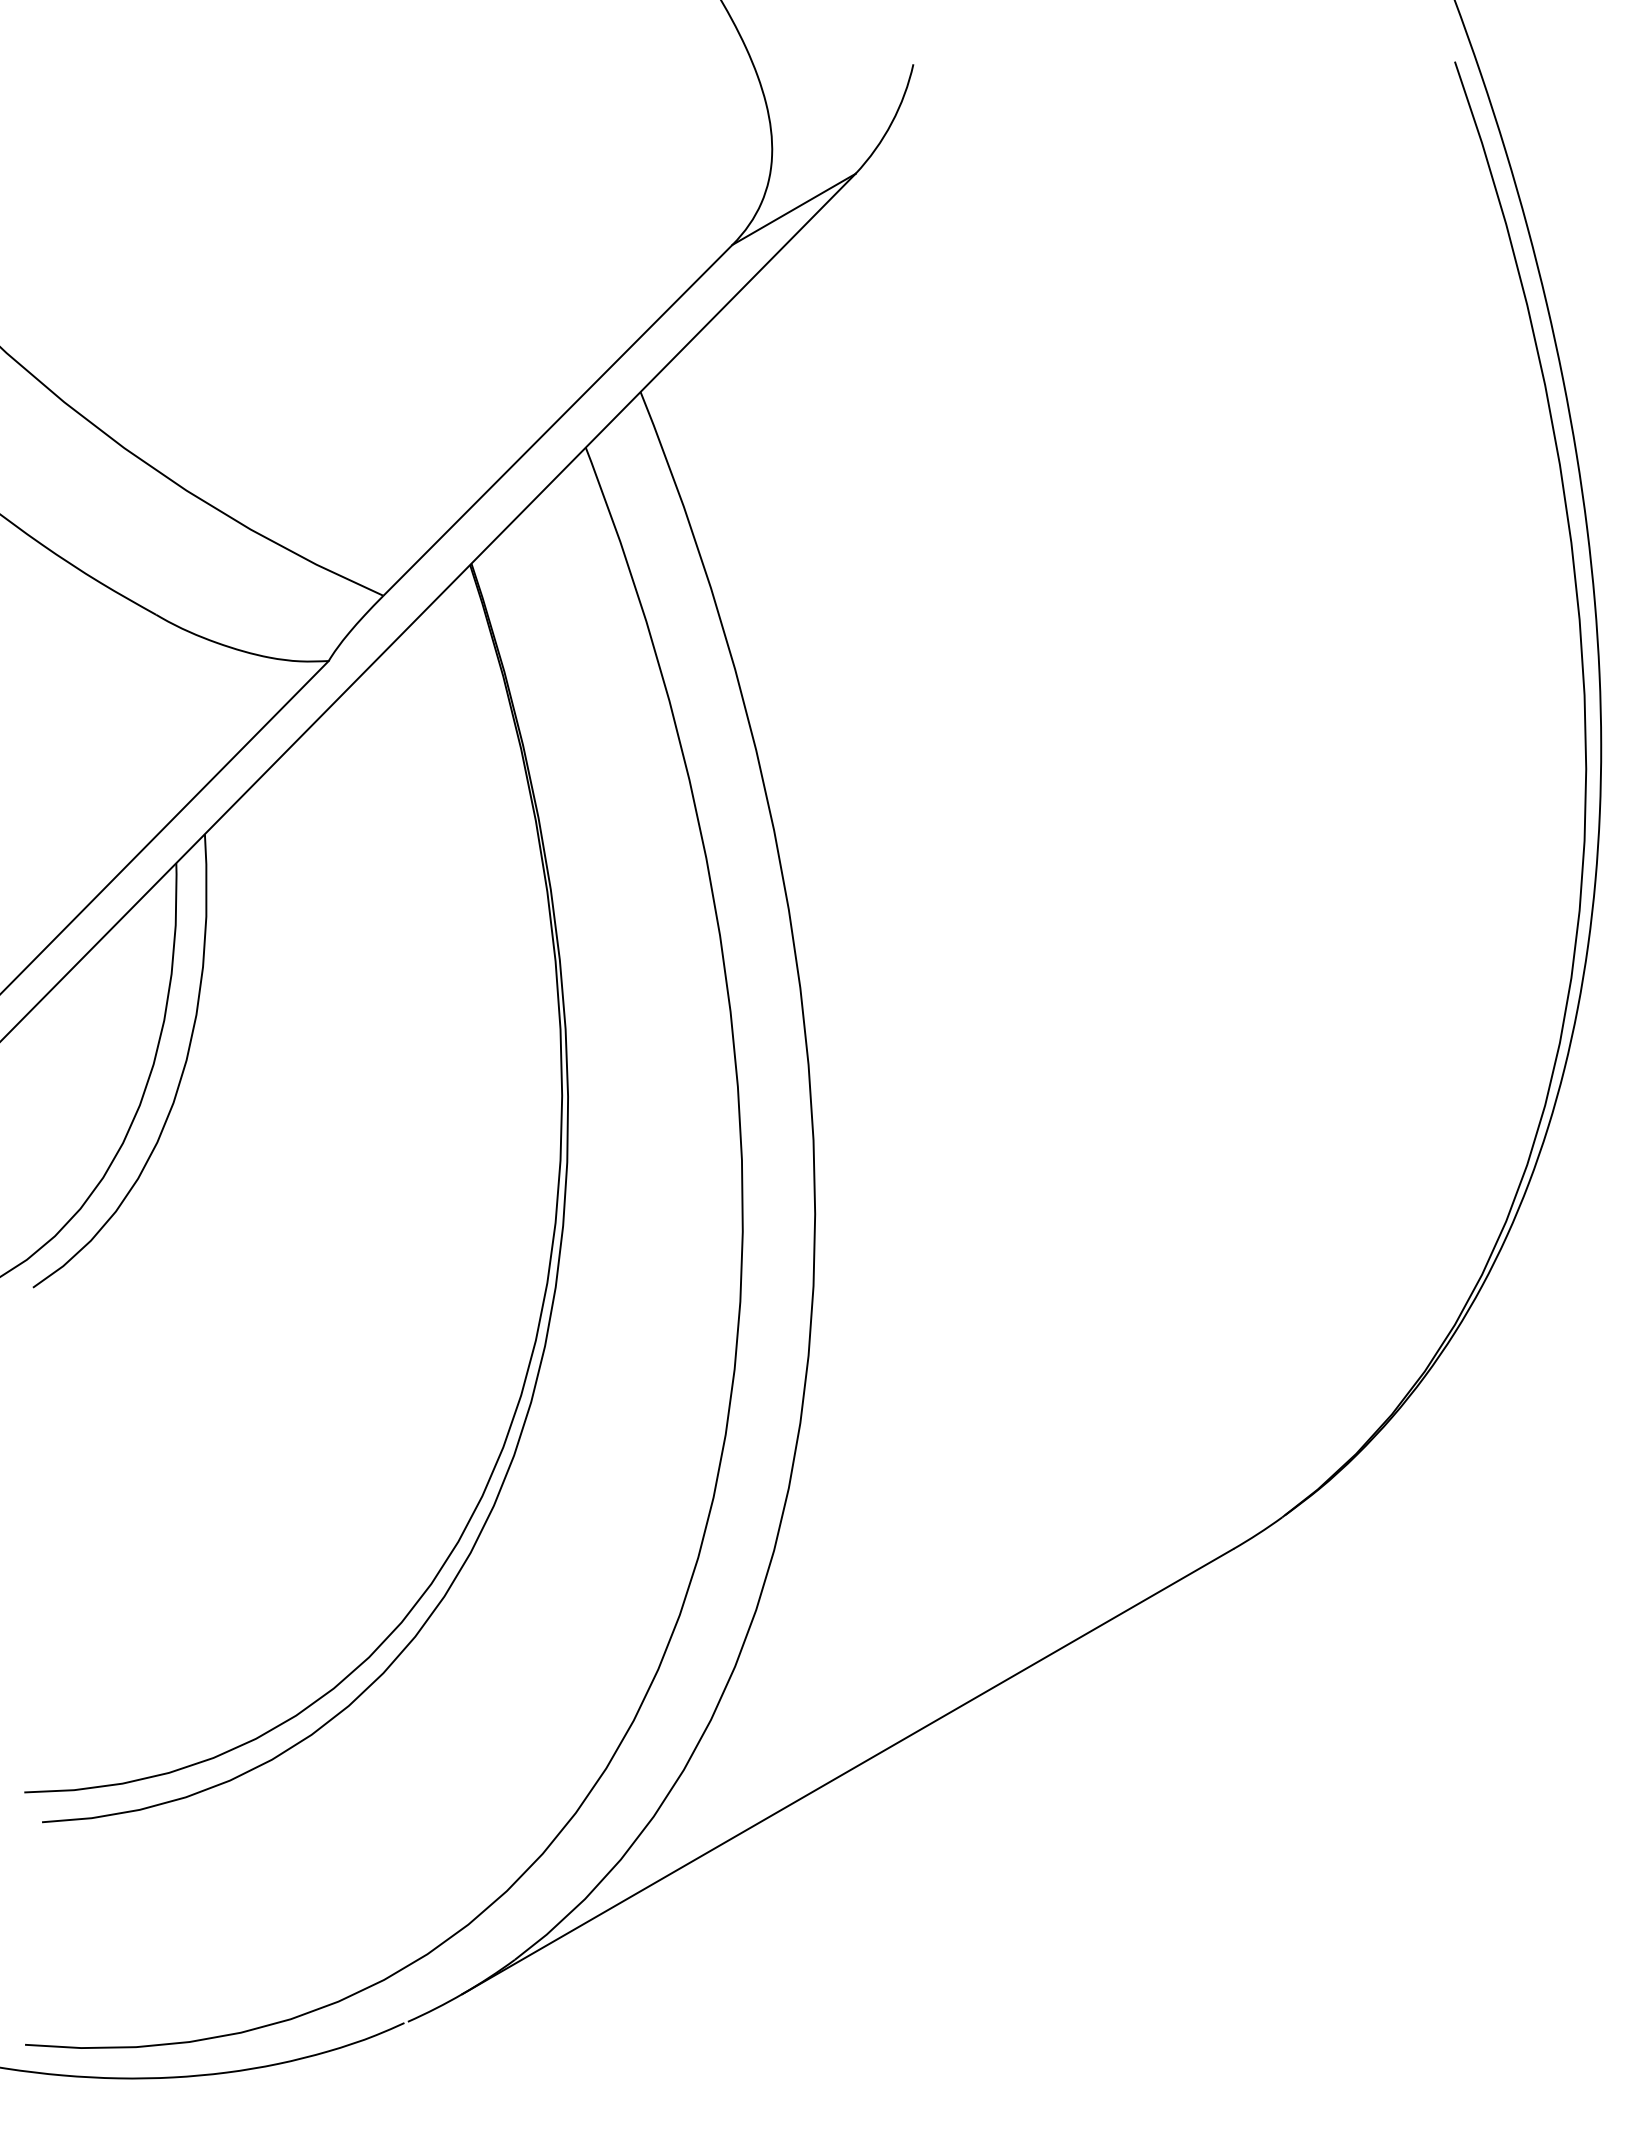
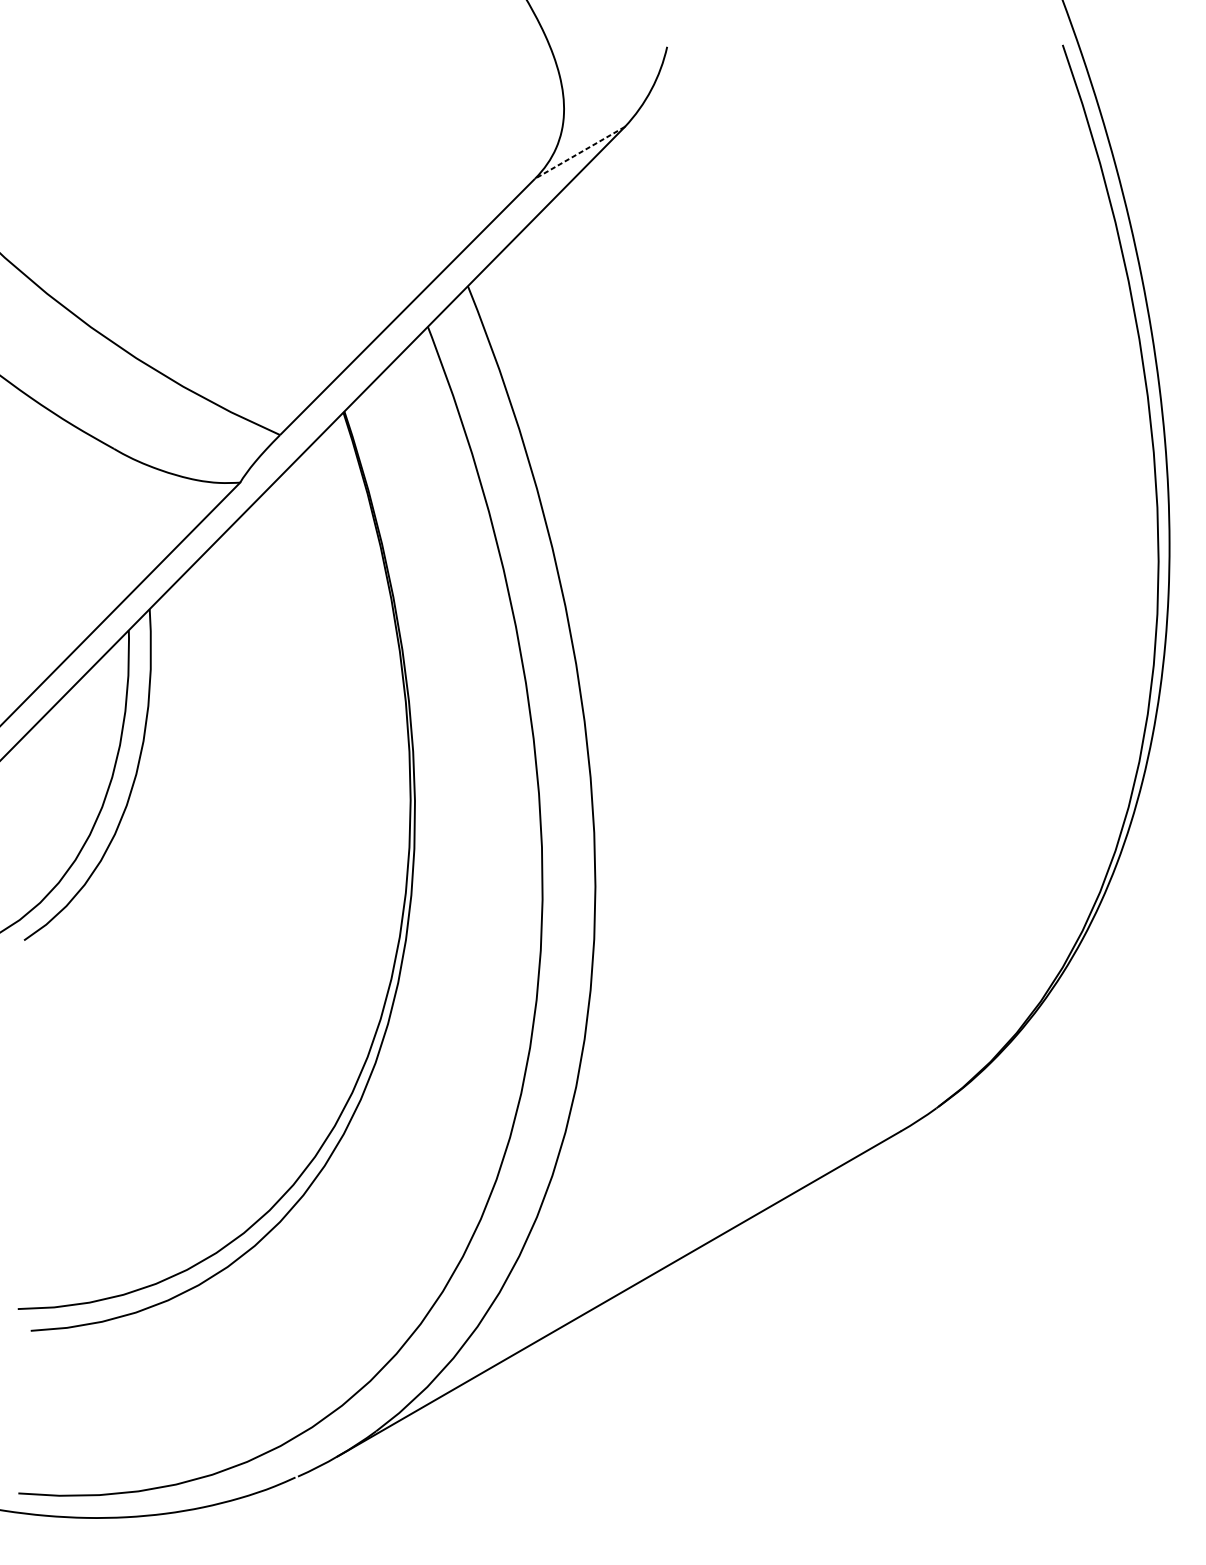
line: (793, 209) -> (579, 152), solid -> dashed

